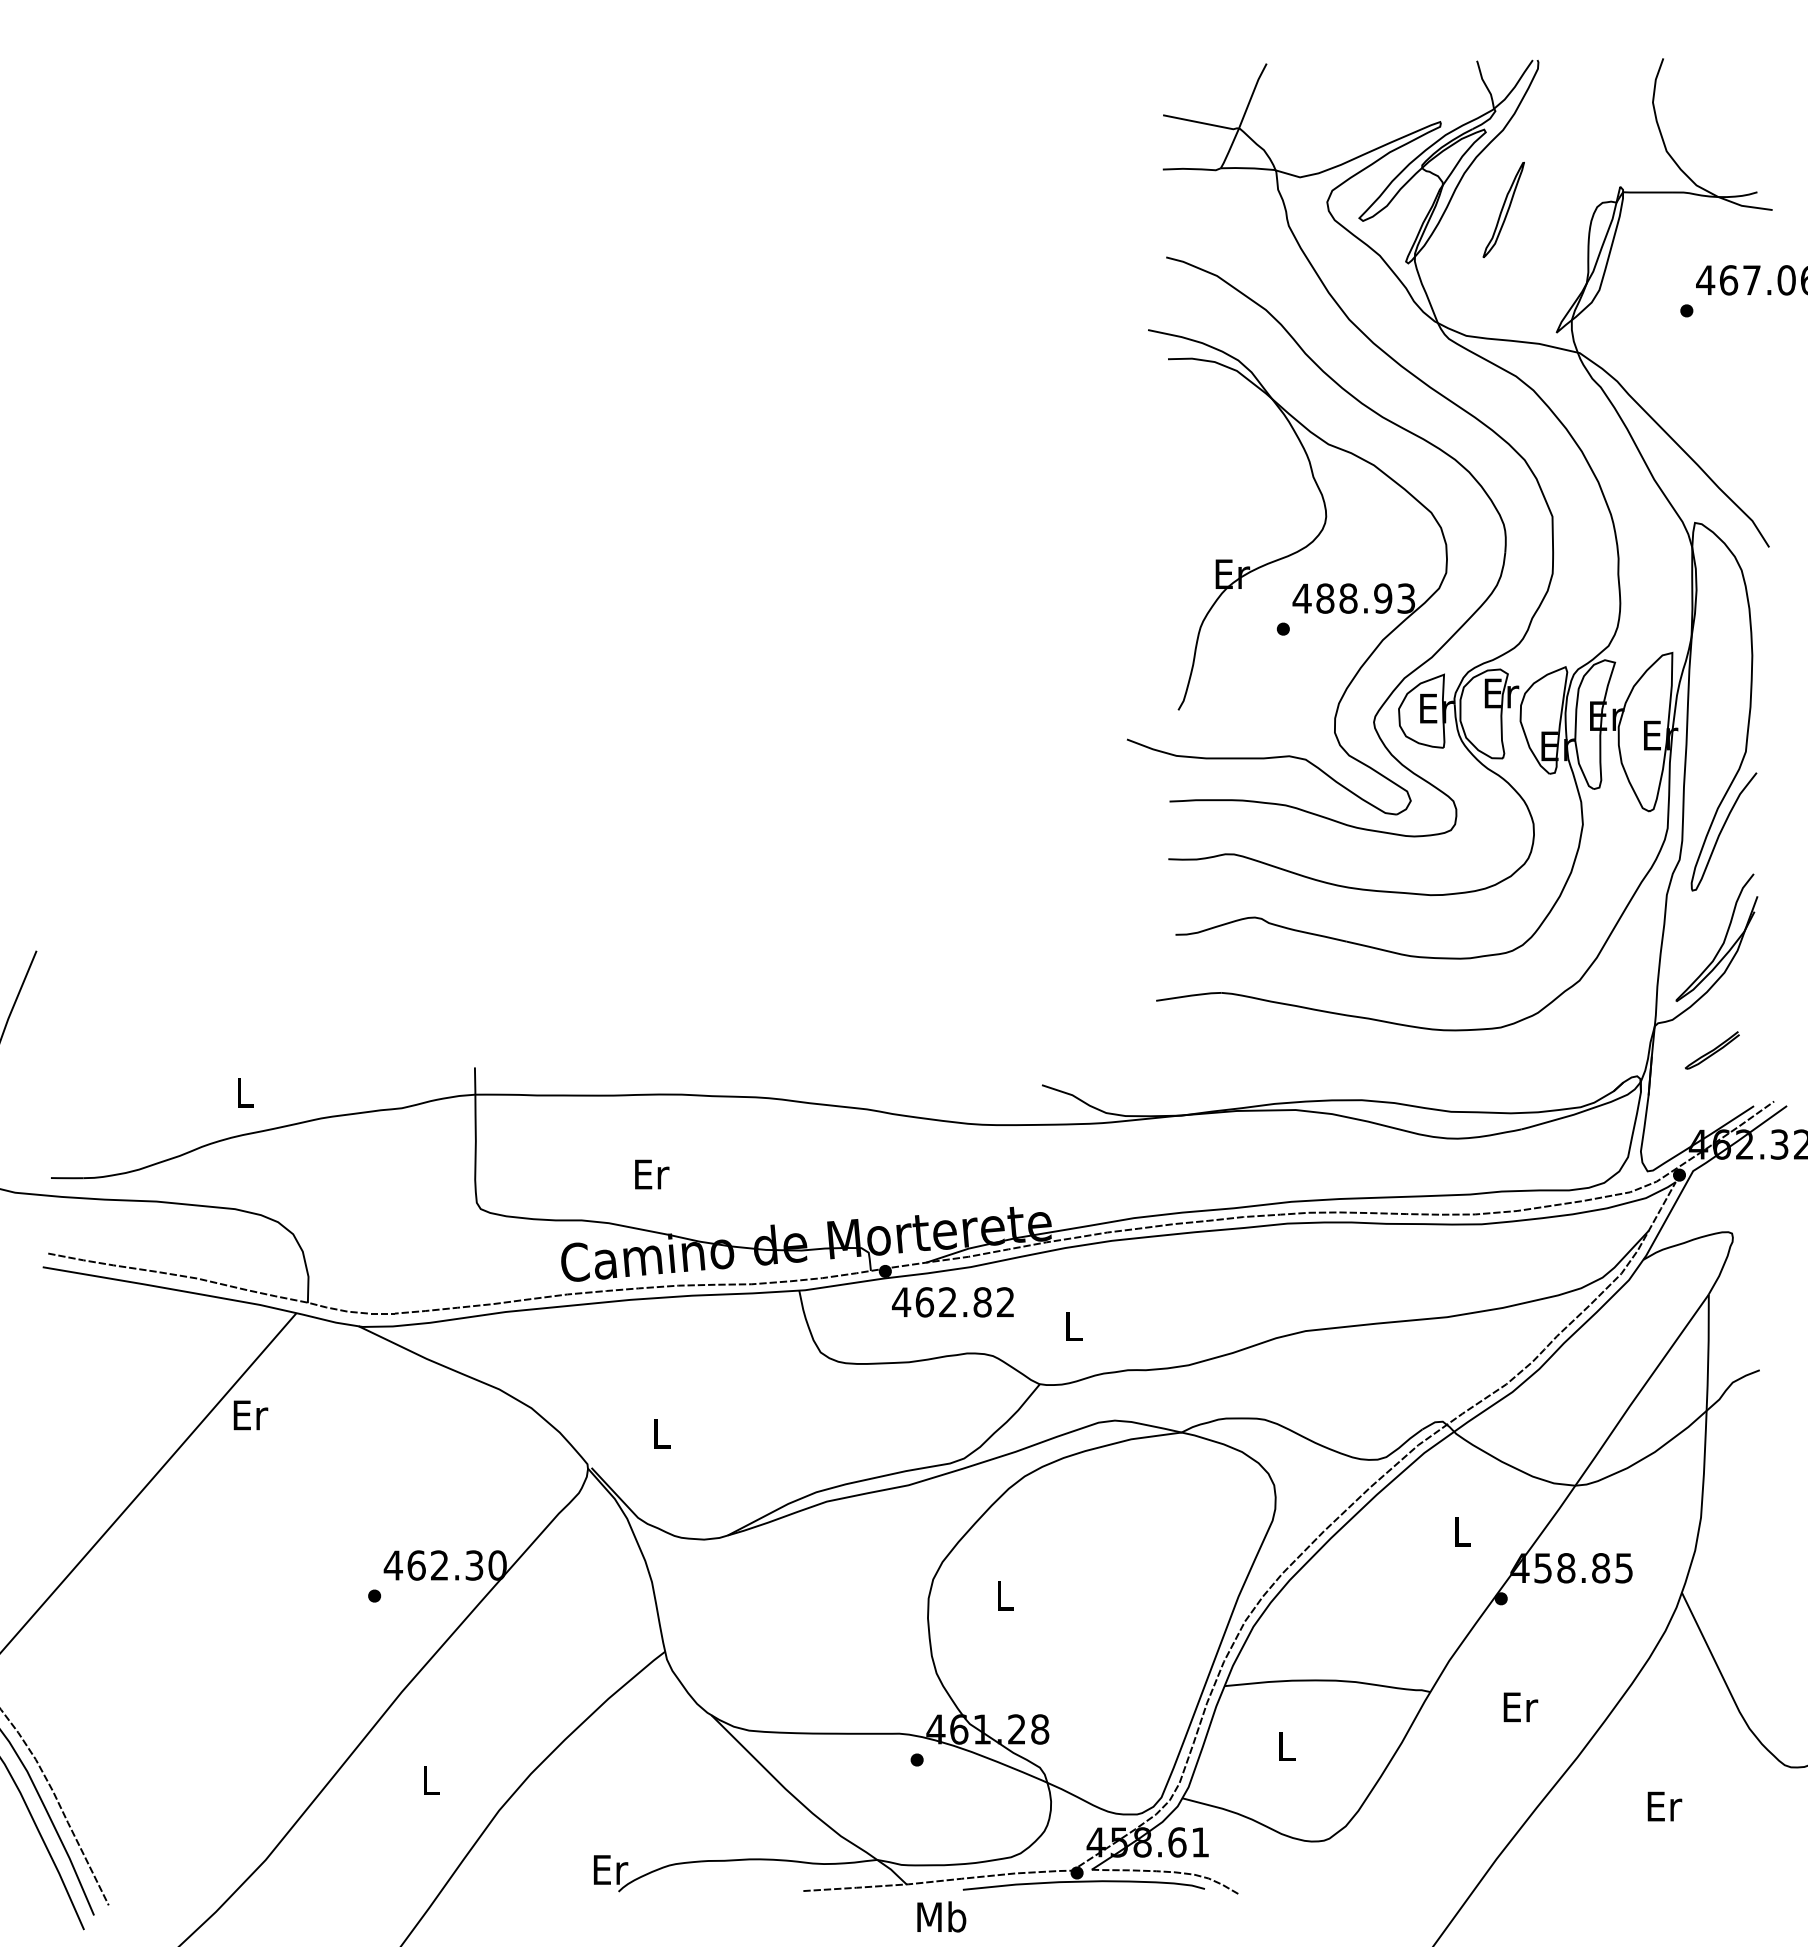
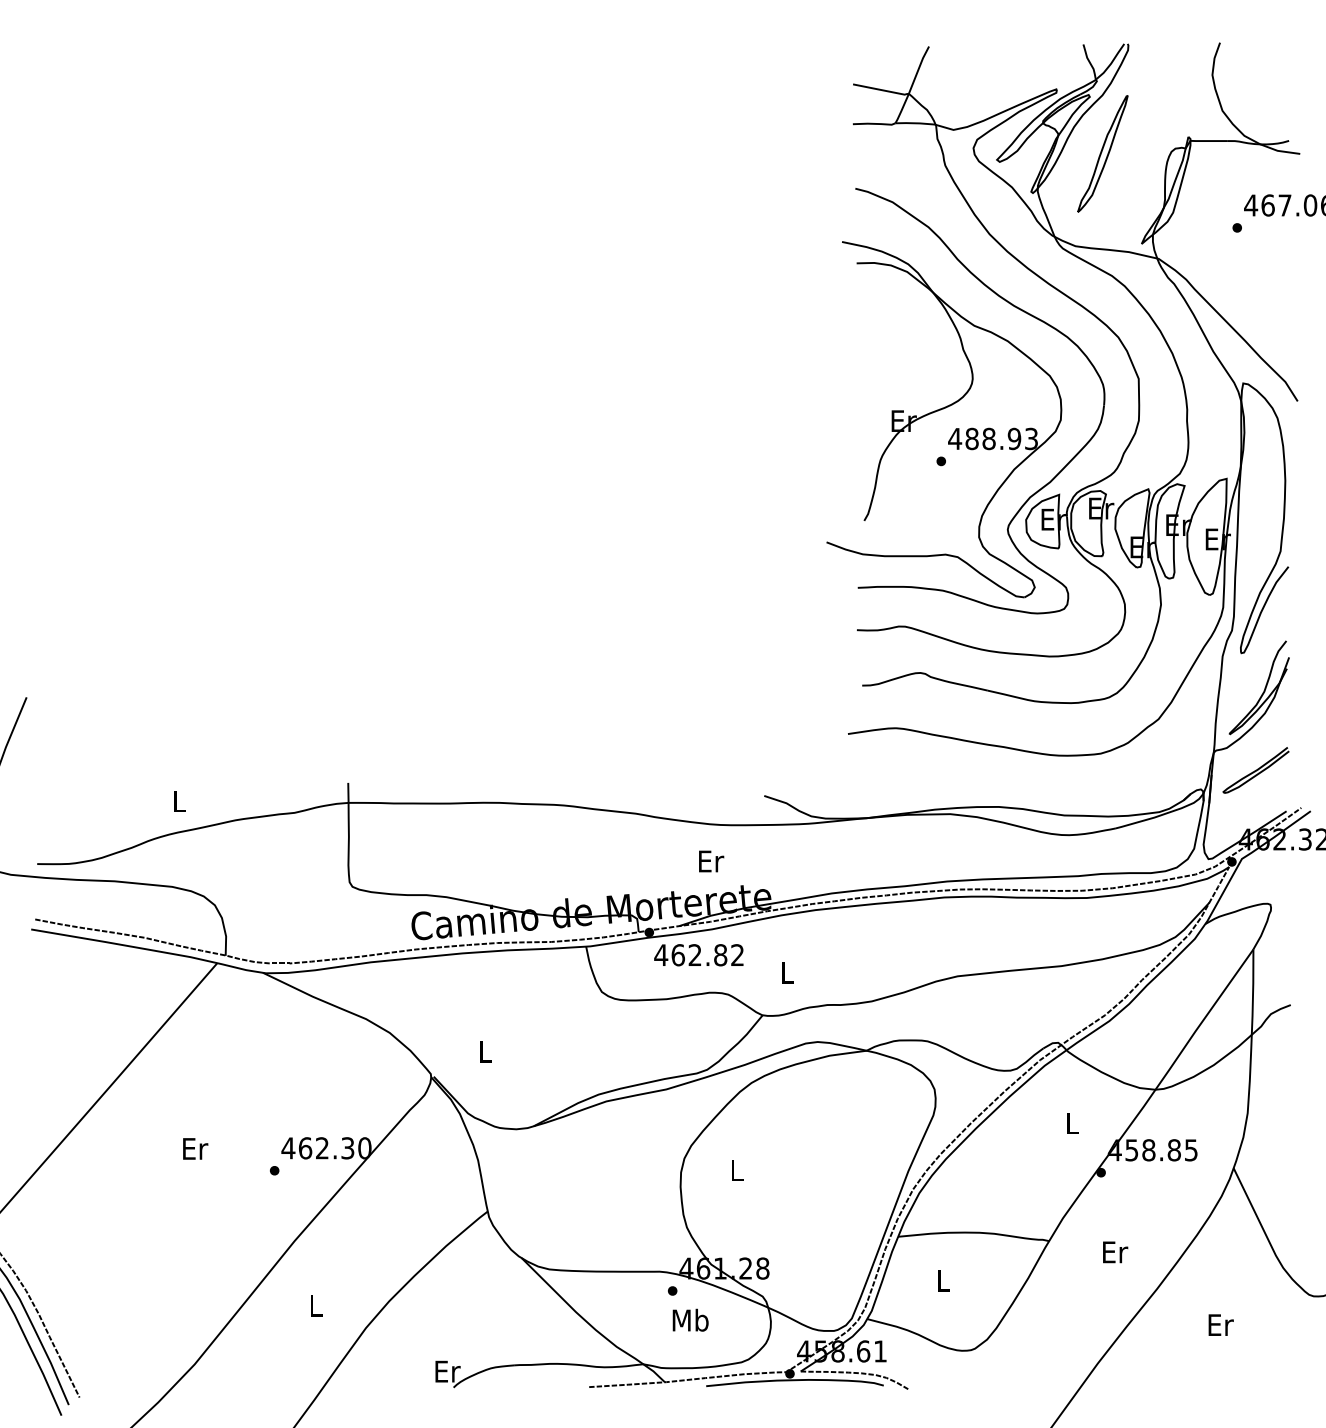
part: (1503, 209) -> (1102, 153), size x1.67
part: (1712, 1050) -> (1256, 770), size x1.67
text: (652, 1174) -> (711, 861), moved
text: (250, 1415) -> (195, 1149), moved
text: (941, 1916) -> (690, 1319), moved

